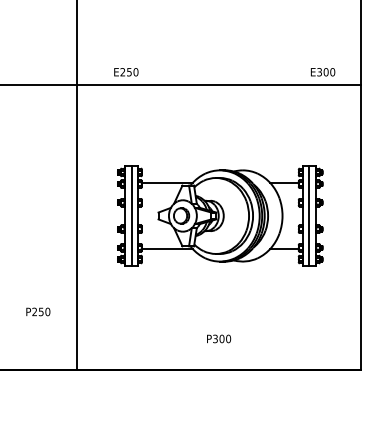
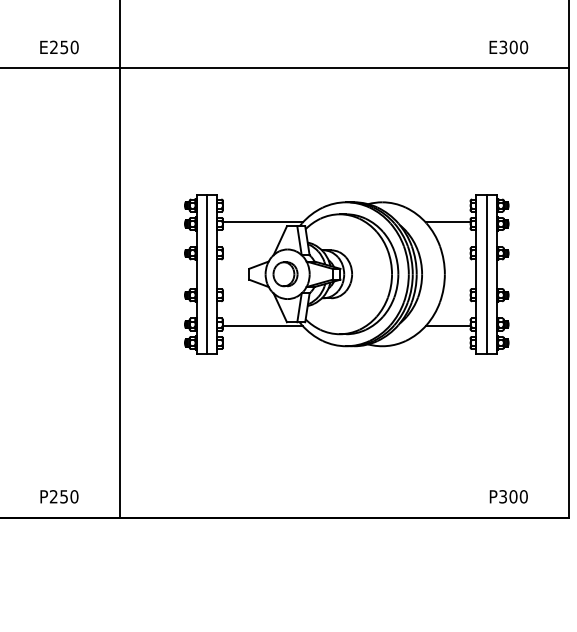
text: (126, 72) -> (59, 47), moved
text: (38, 311) -> (59, 496), moved
text: (219, 338) -> (509, 496), moved

